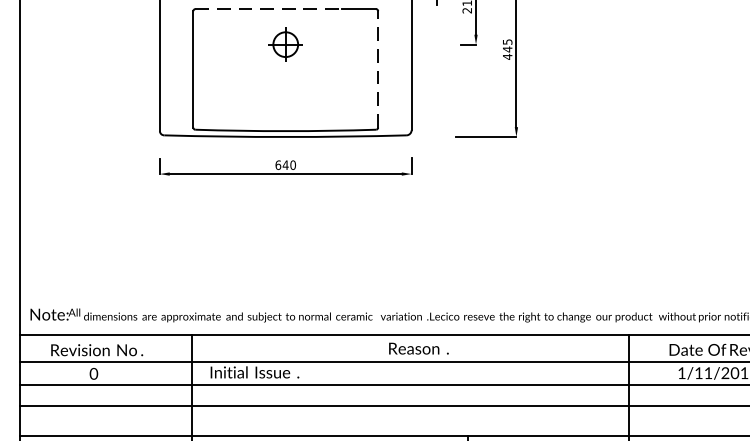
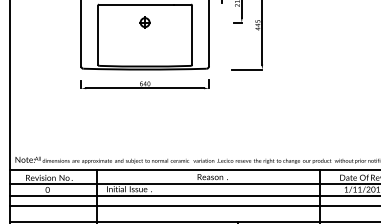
line: (268, 8) -> (136, 4), dashed -> solid
part: (284, 44) -> (144, 22), size x0.71
line: (378, 69) -> (192, 35), dashed -> solid

